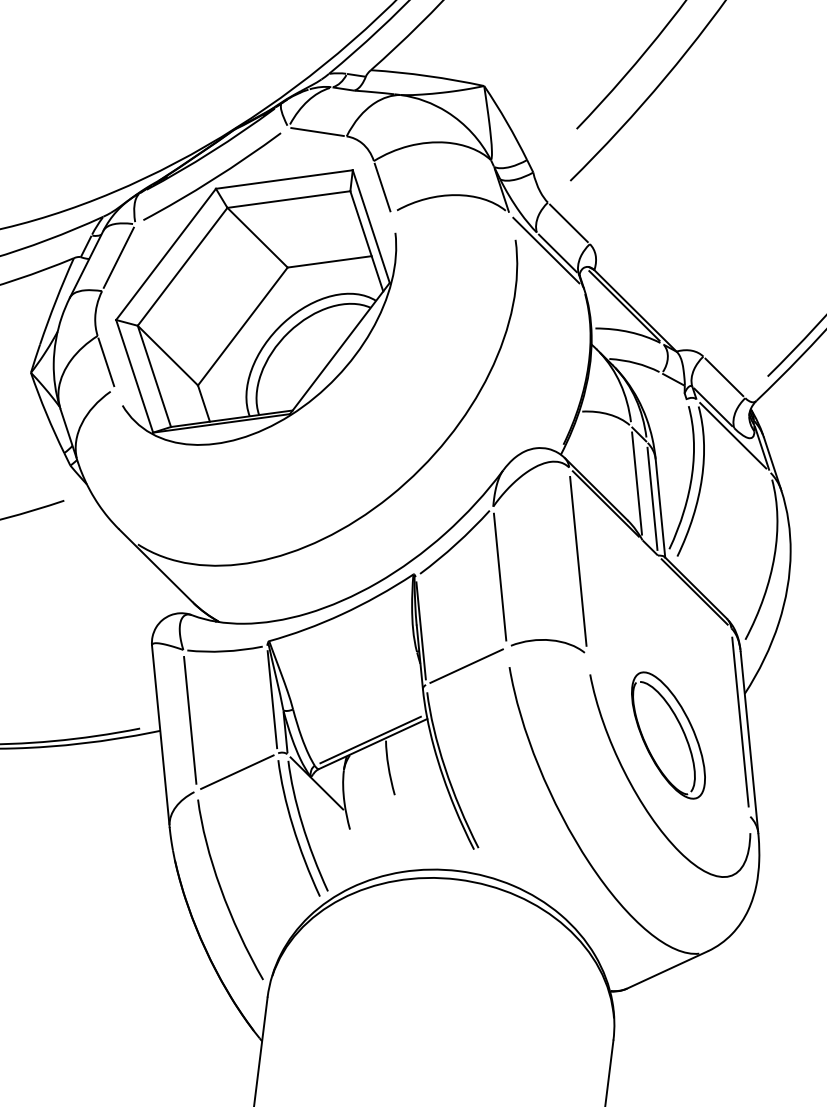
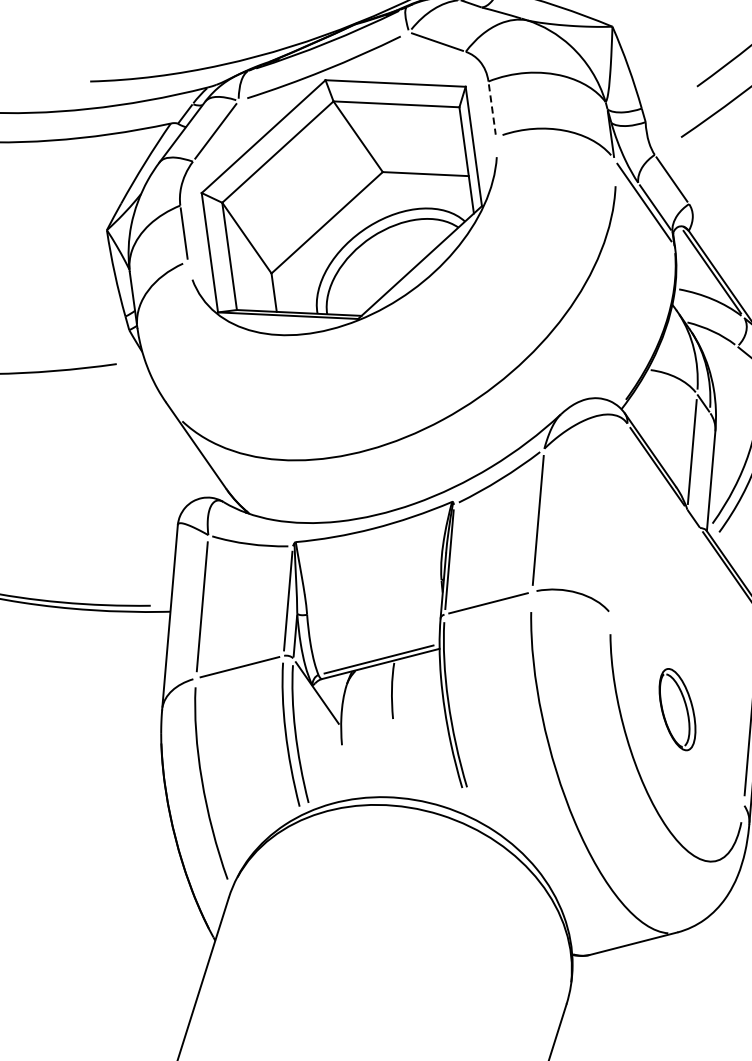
line: (382, 188) -> (492, 110), solid -> dashed
line: (652, 498) -> (705, 469), removed
line: (578, 560) -> (619, 518), removed
part: (668, 735) -> (677, 709), size x0.6

